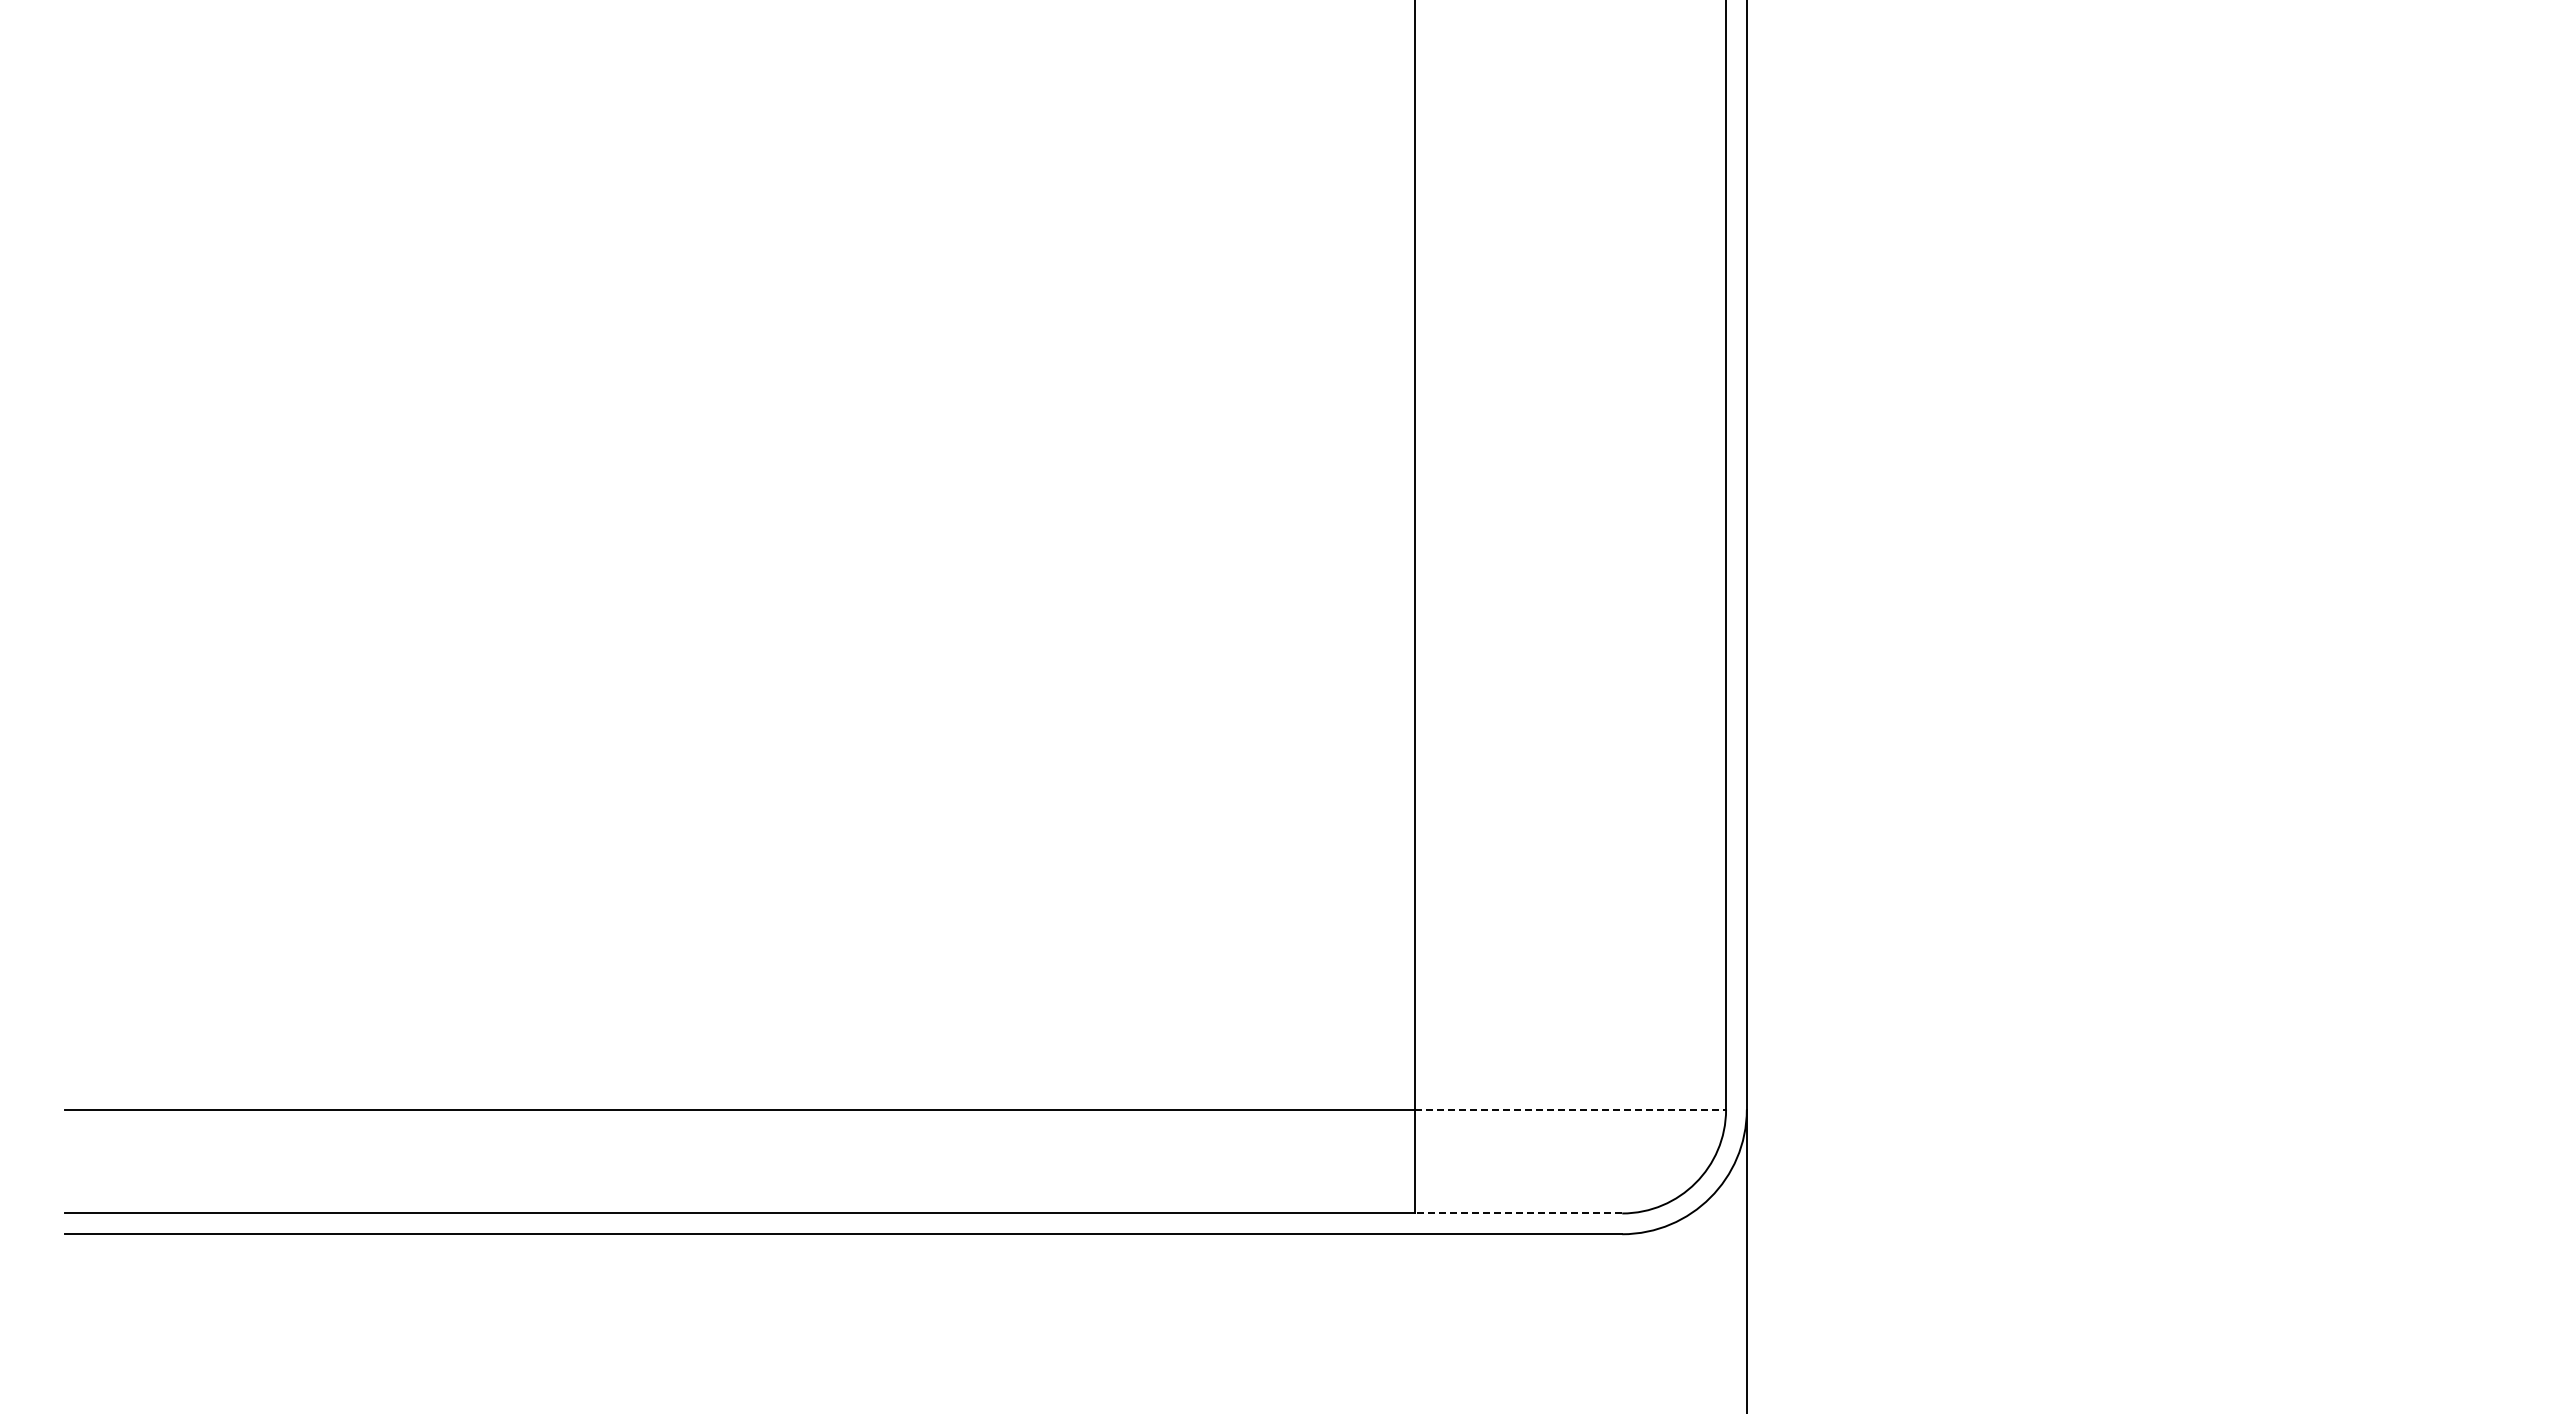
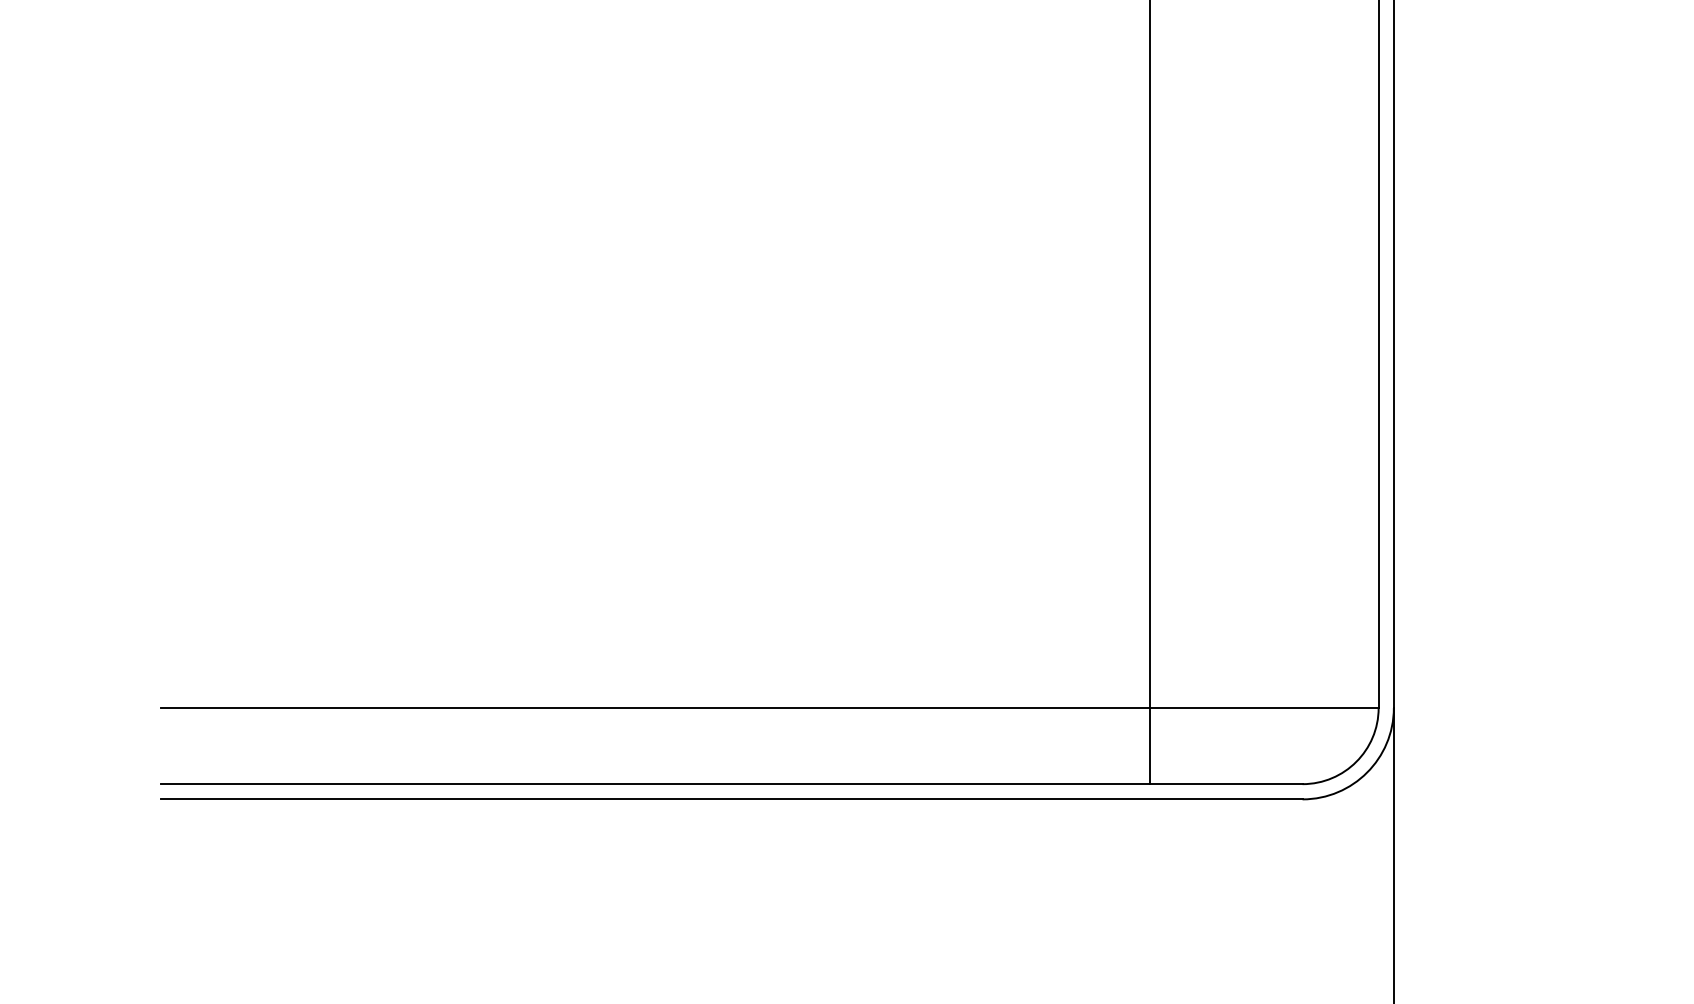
line: (1570, 1109) -> (1264, 707), dashed -> solid
line: (1518, 1213) -> (1226, 784), dashed -> solid

